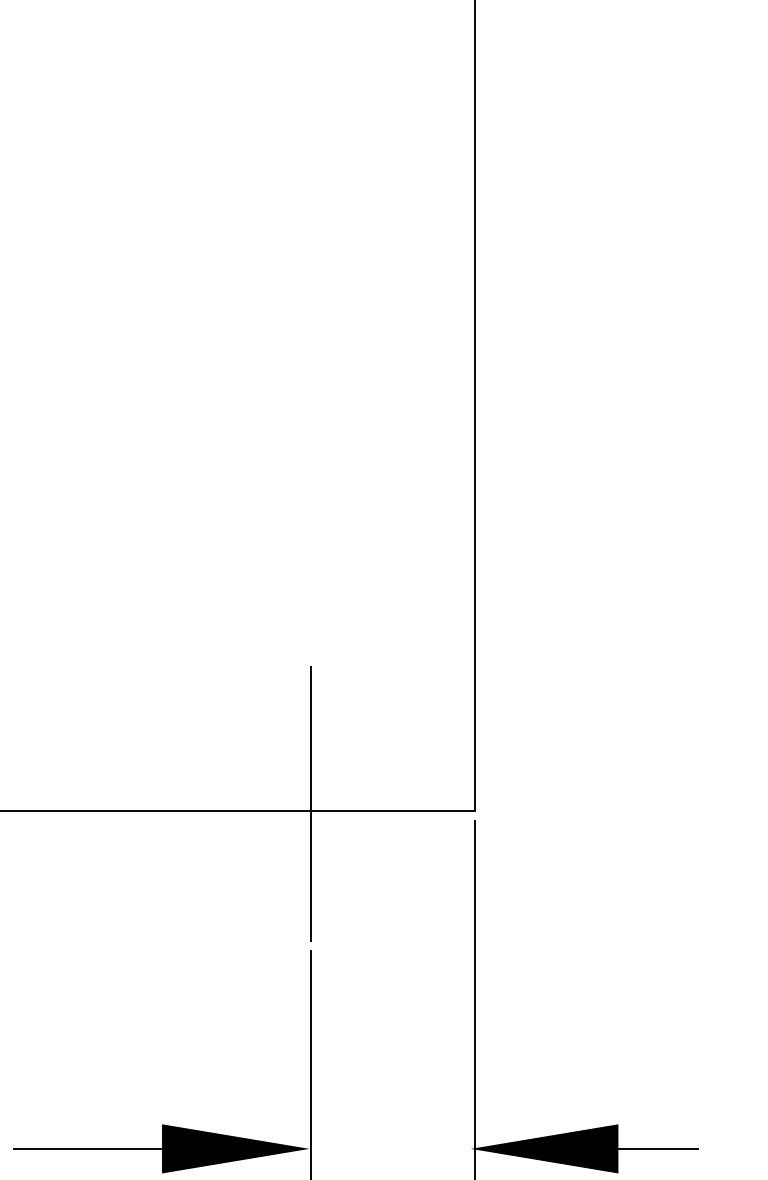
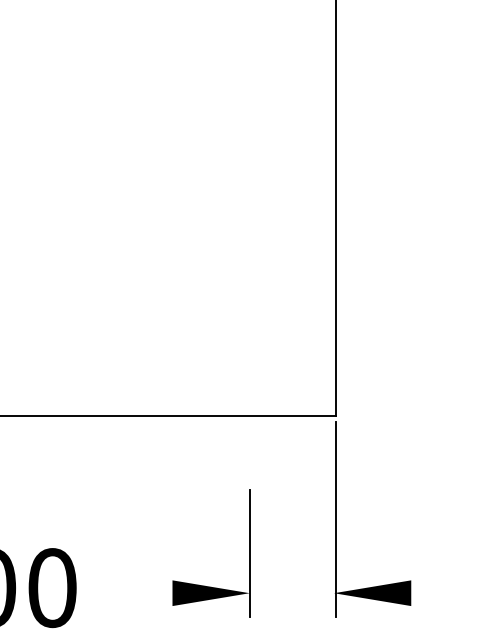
line: (311, 803) -> (250, 412), removed
line: (87, 1149) -> (133, 593), removed
line: (657, 1149) -> (431, 593), removed

